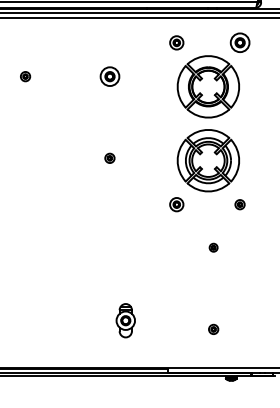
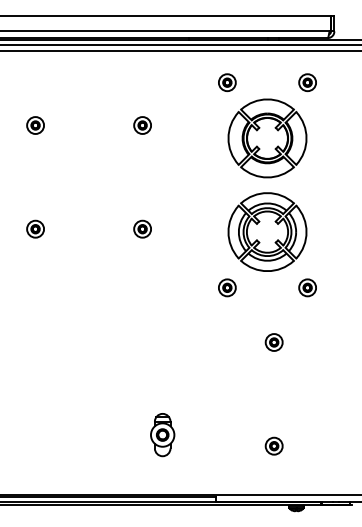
part: (239, 42) -> (307, 82), size x0.71
part: (25, 76) -> (35, 125), size x1.43
part: (109, 76) -> (142, 125), size x0.71
part: (25, 157) -> (35, 228), added
part: (109, 157) -> (142, 228), size x1.43
part: (239, 204) -> (307, 287), size x1.43
part: (213, 247) -> (273, 342), size x1.67
part: (213, 328) -> (273, 445), size x1.43

